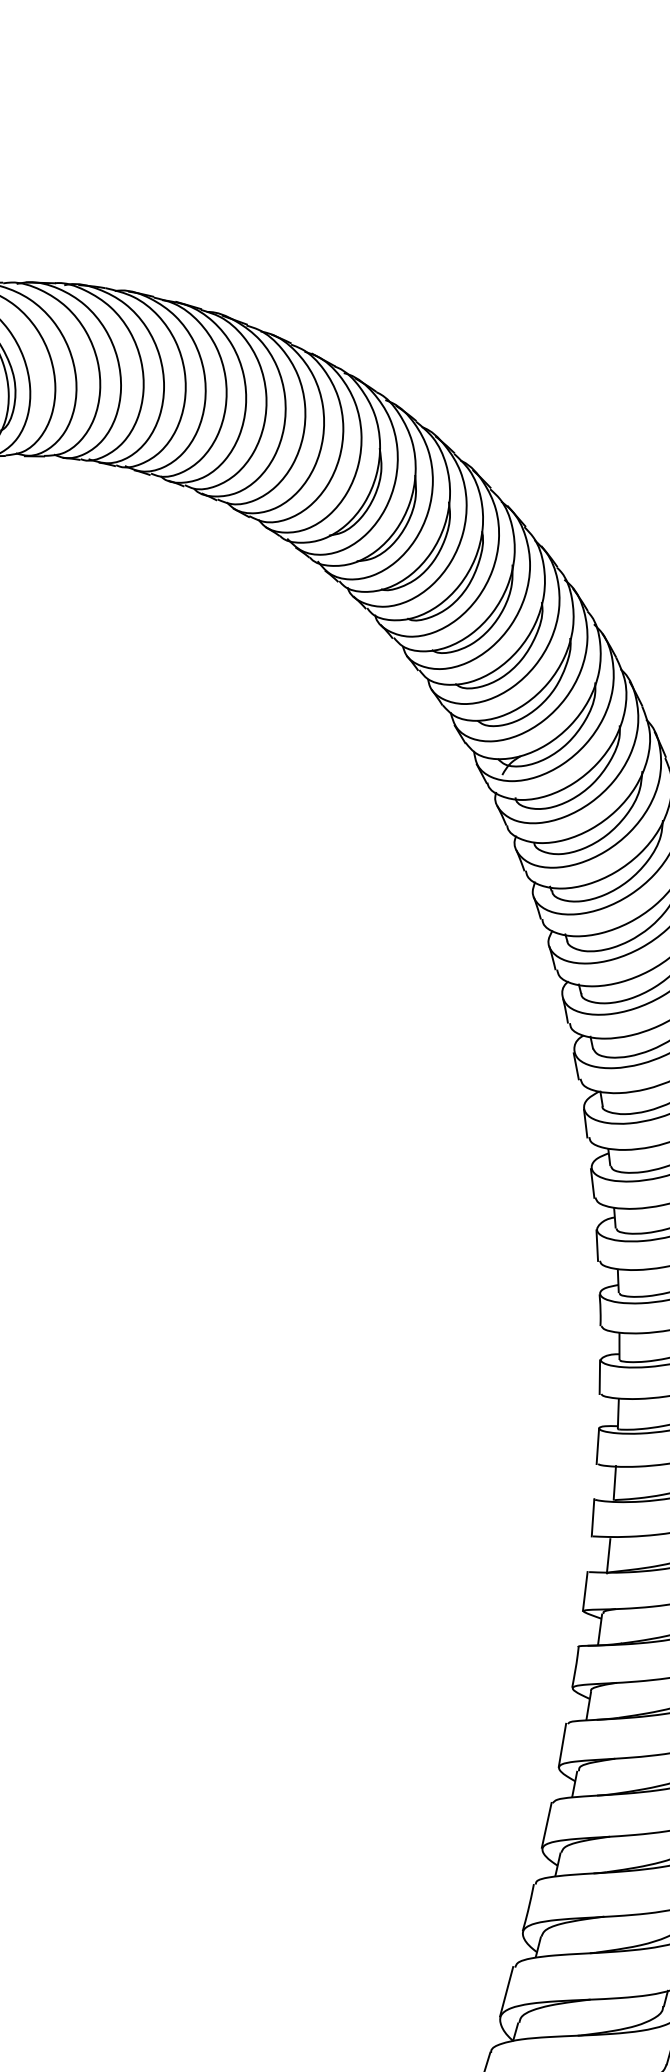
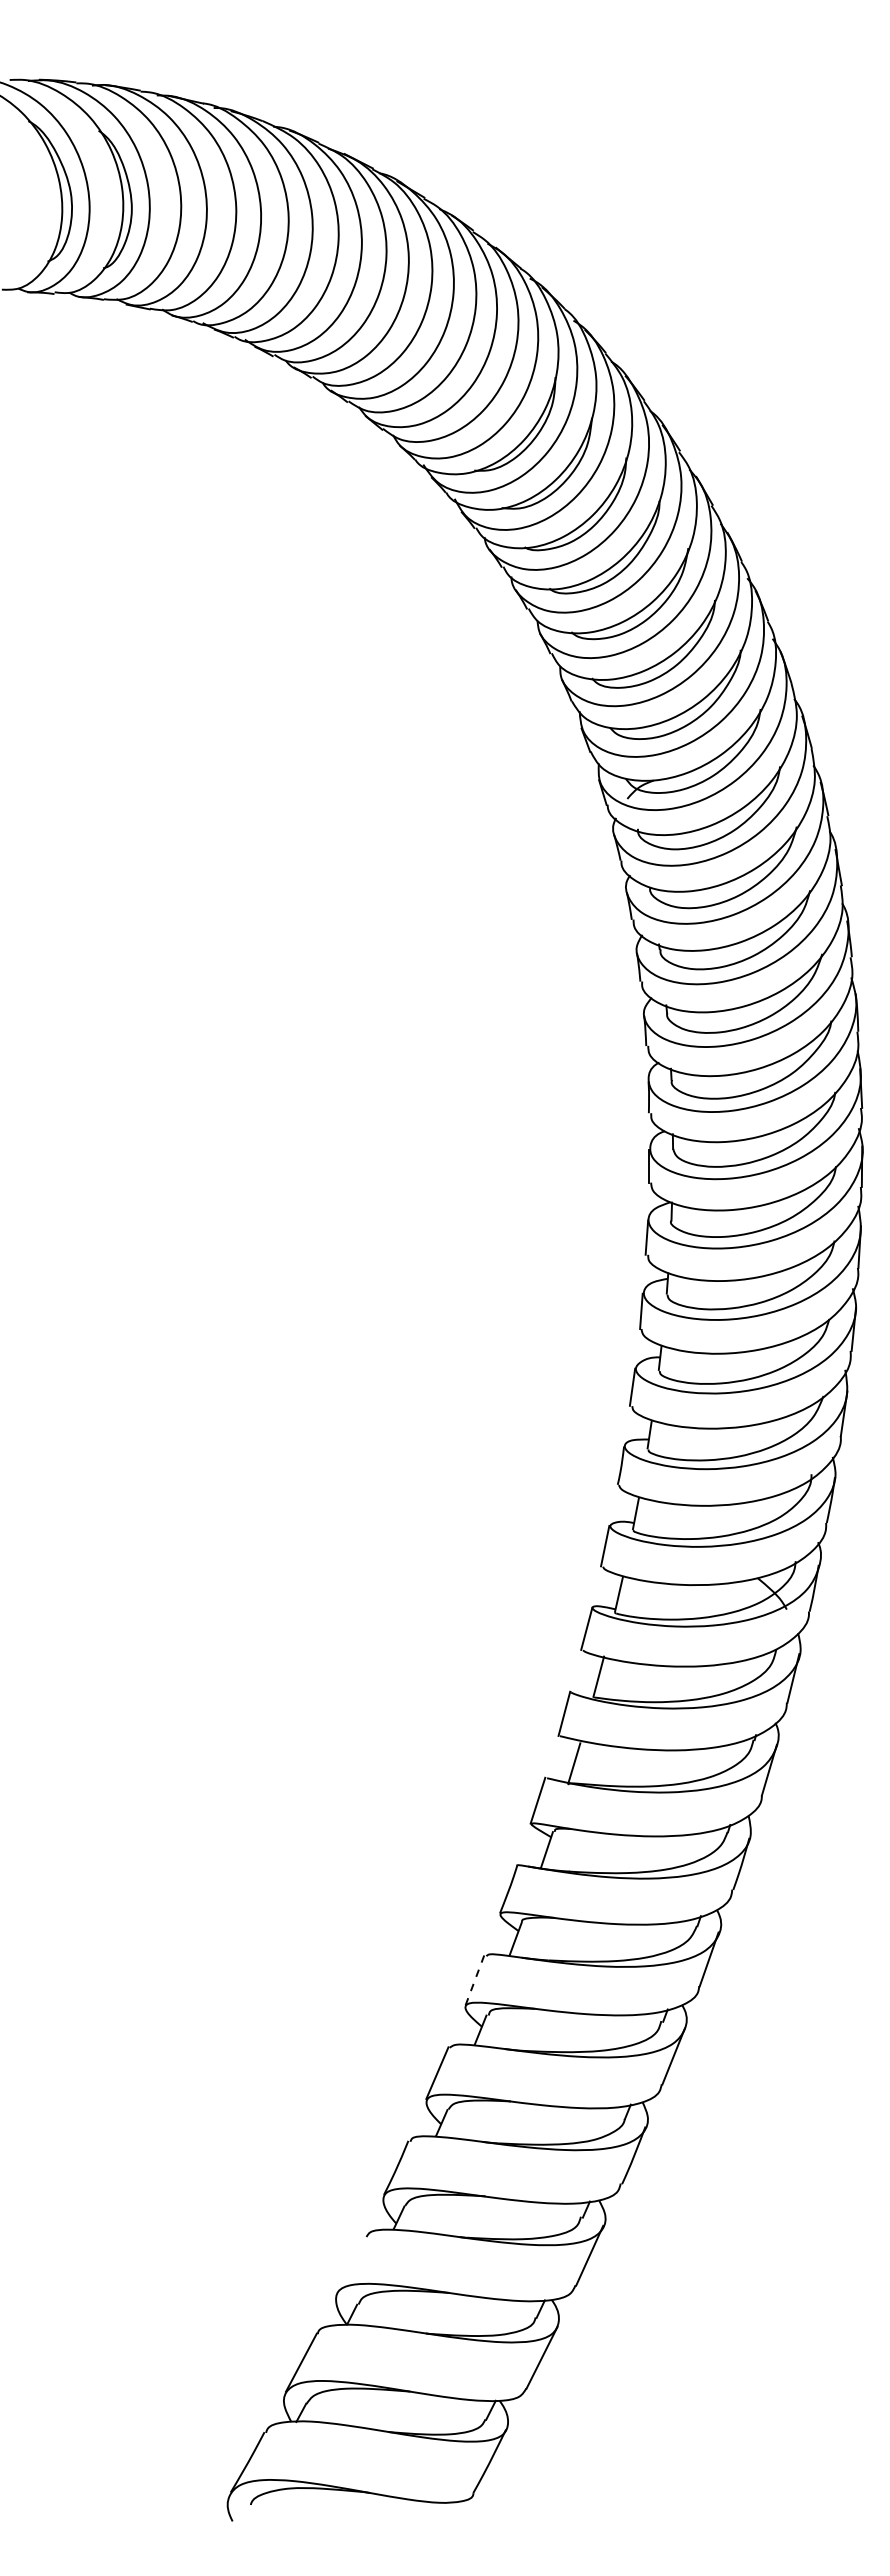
line: (562, 1745) -> (474, 1980), solid -> dashed
line: (506, 1991) -> (350, 2263), removed

